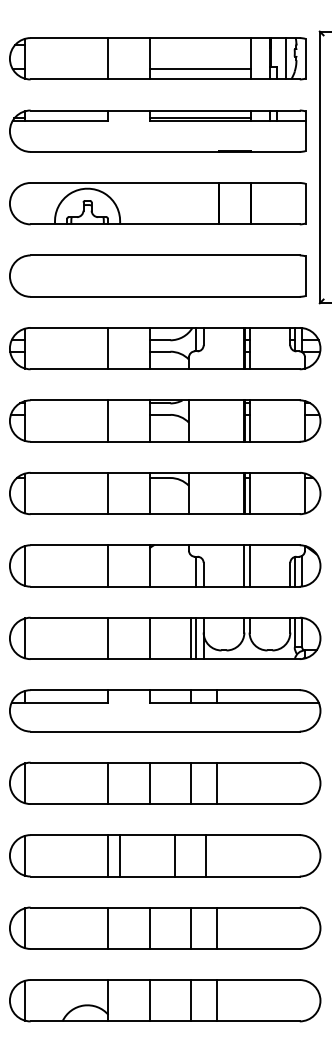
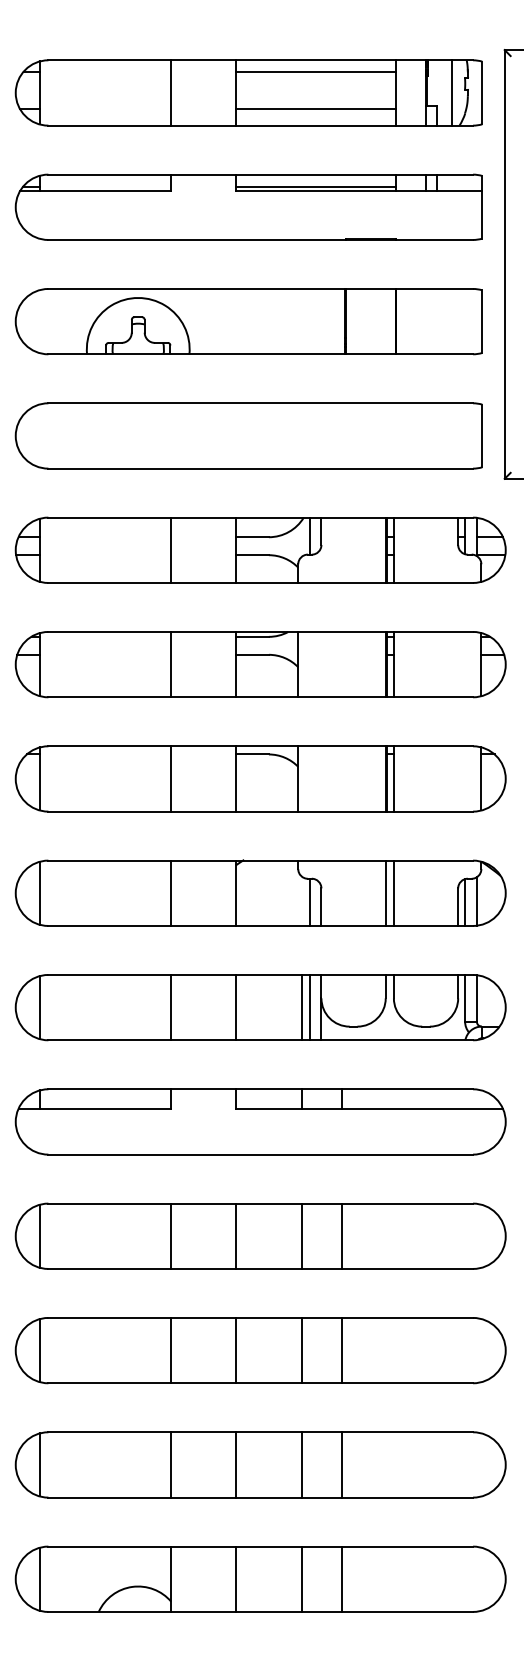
line: (199, 45) -> (314, 72), added
line: (119, 855) -> (235, 1350), moved
line: (175, 855) -> (302, 1350), moved
line: (205, 855) -> (341, 1350), moved

